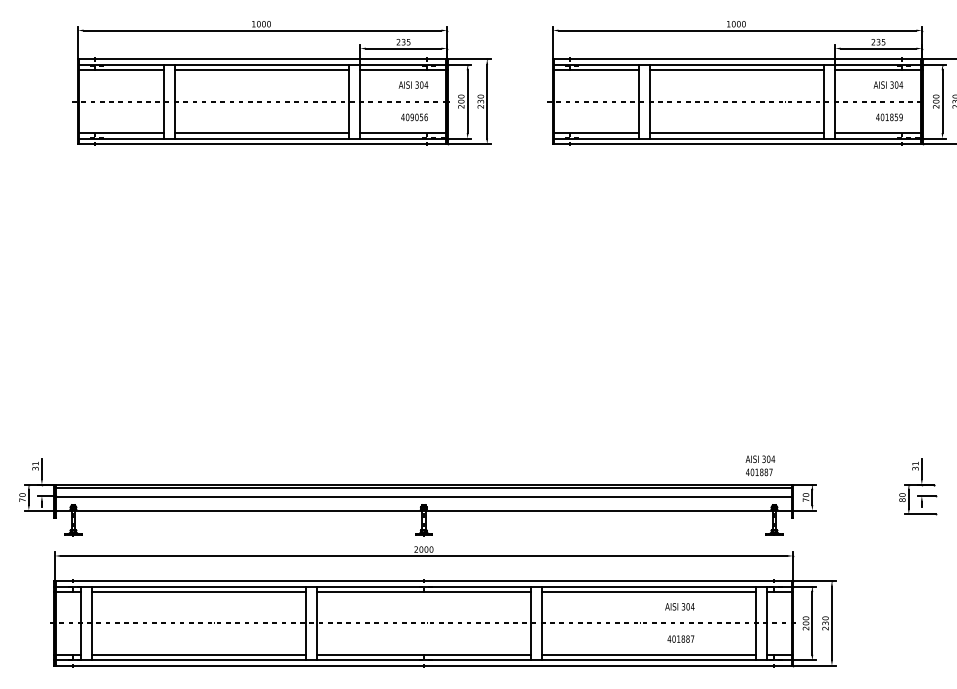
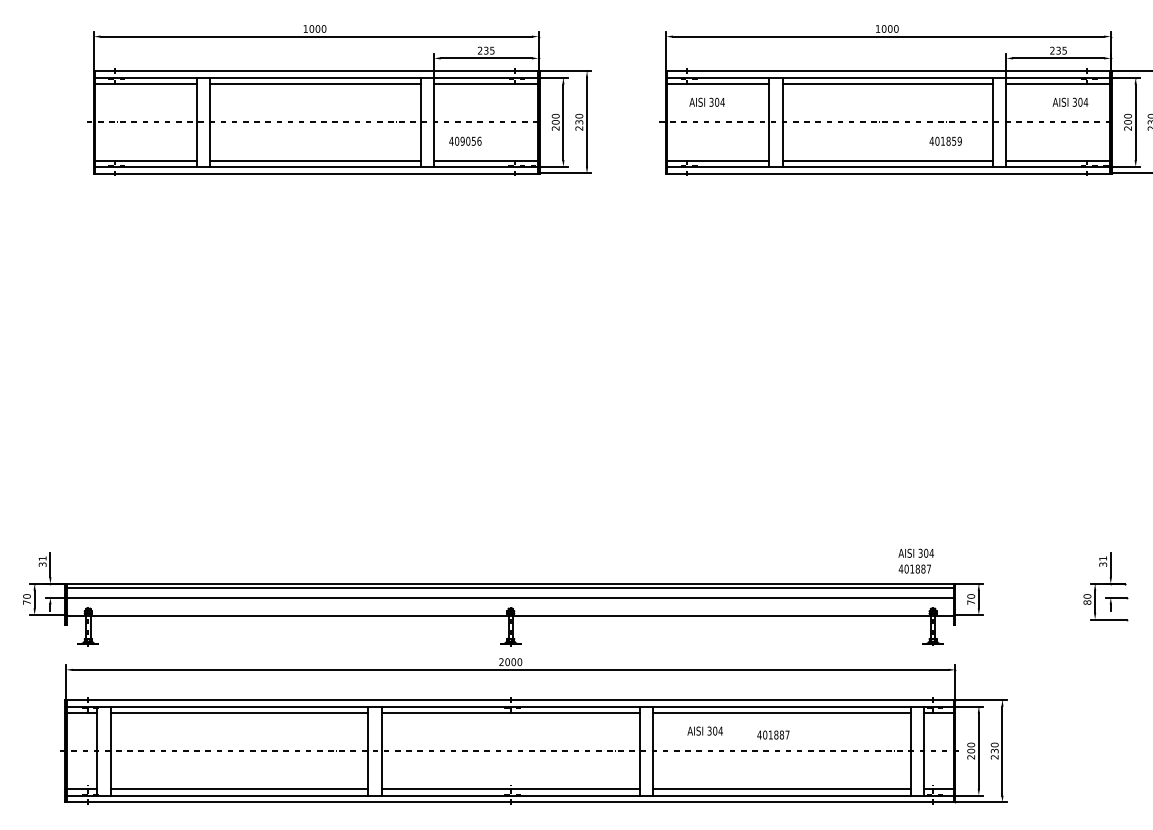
text: (412, 84) -> (706, 101), moved
text: (414, 116) -> (465, 140), moved
text: (889, 116) -> (945, 140), moved
text: (679, 606) -> (704, 730), moved
text: (680, 638) -> (773, 734), moved

